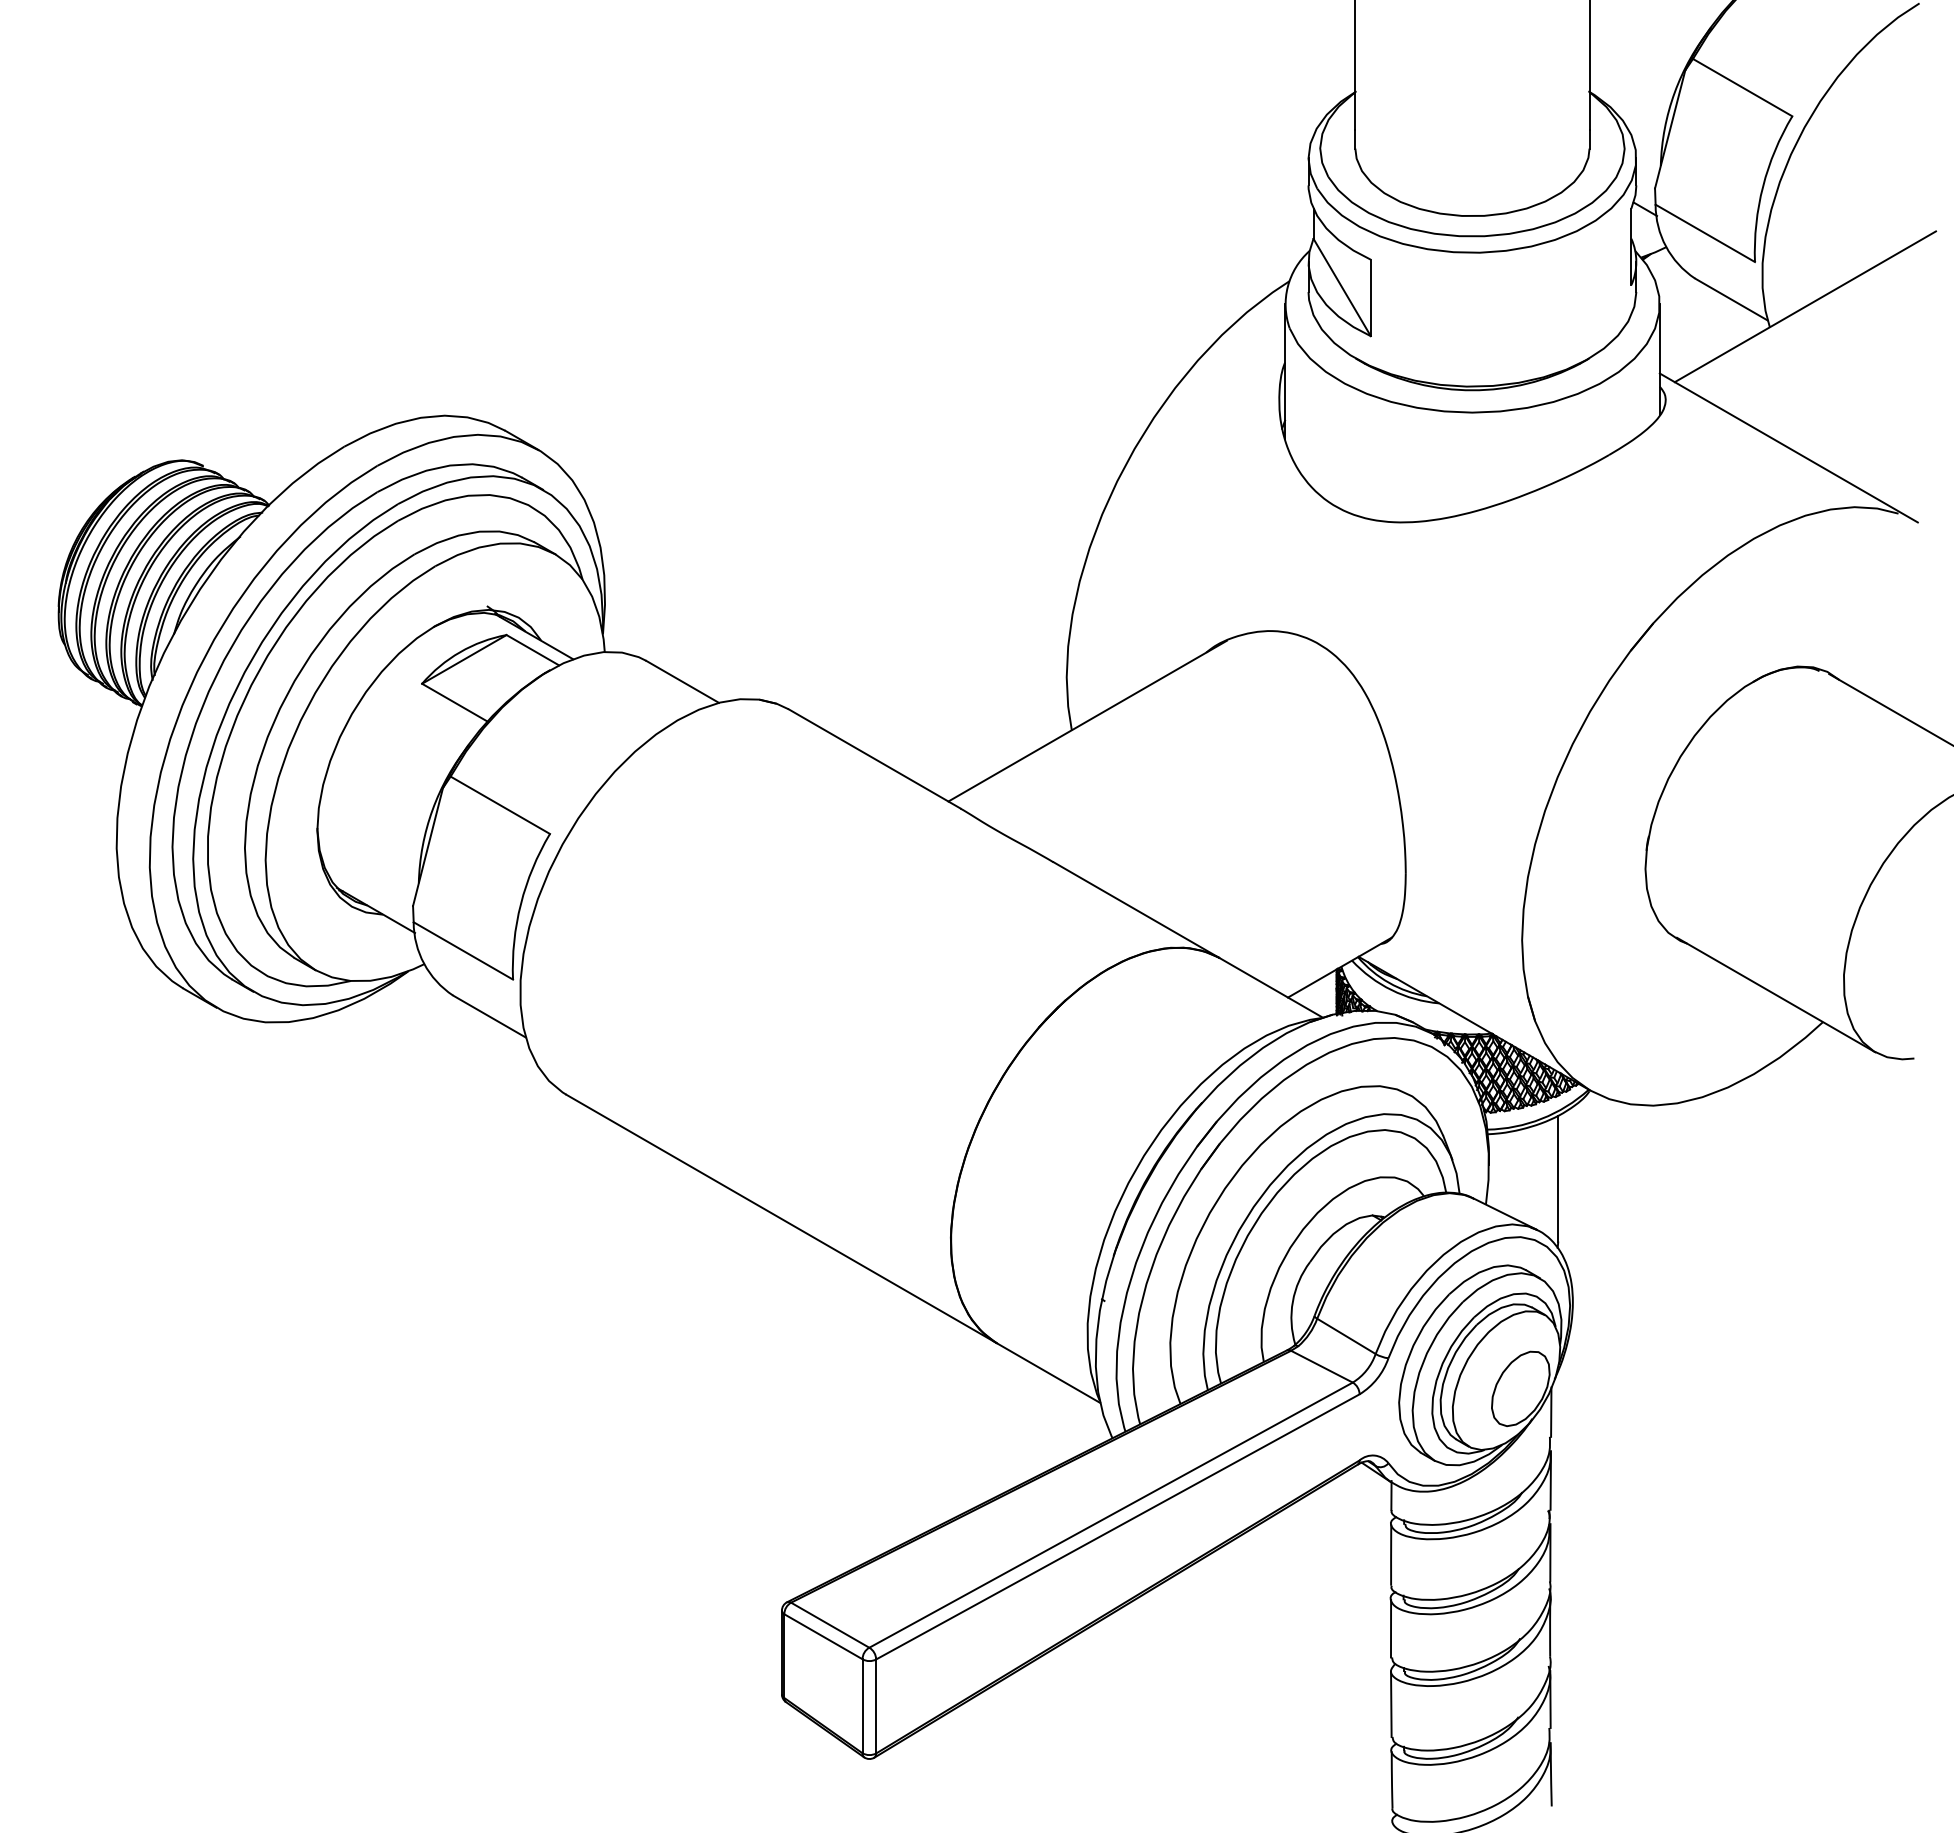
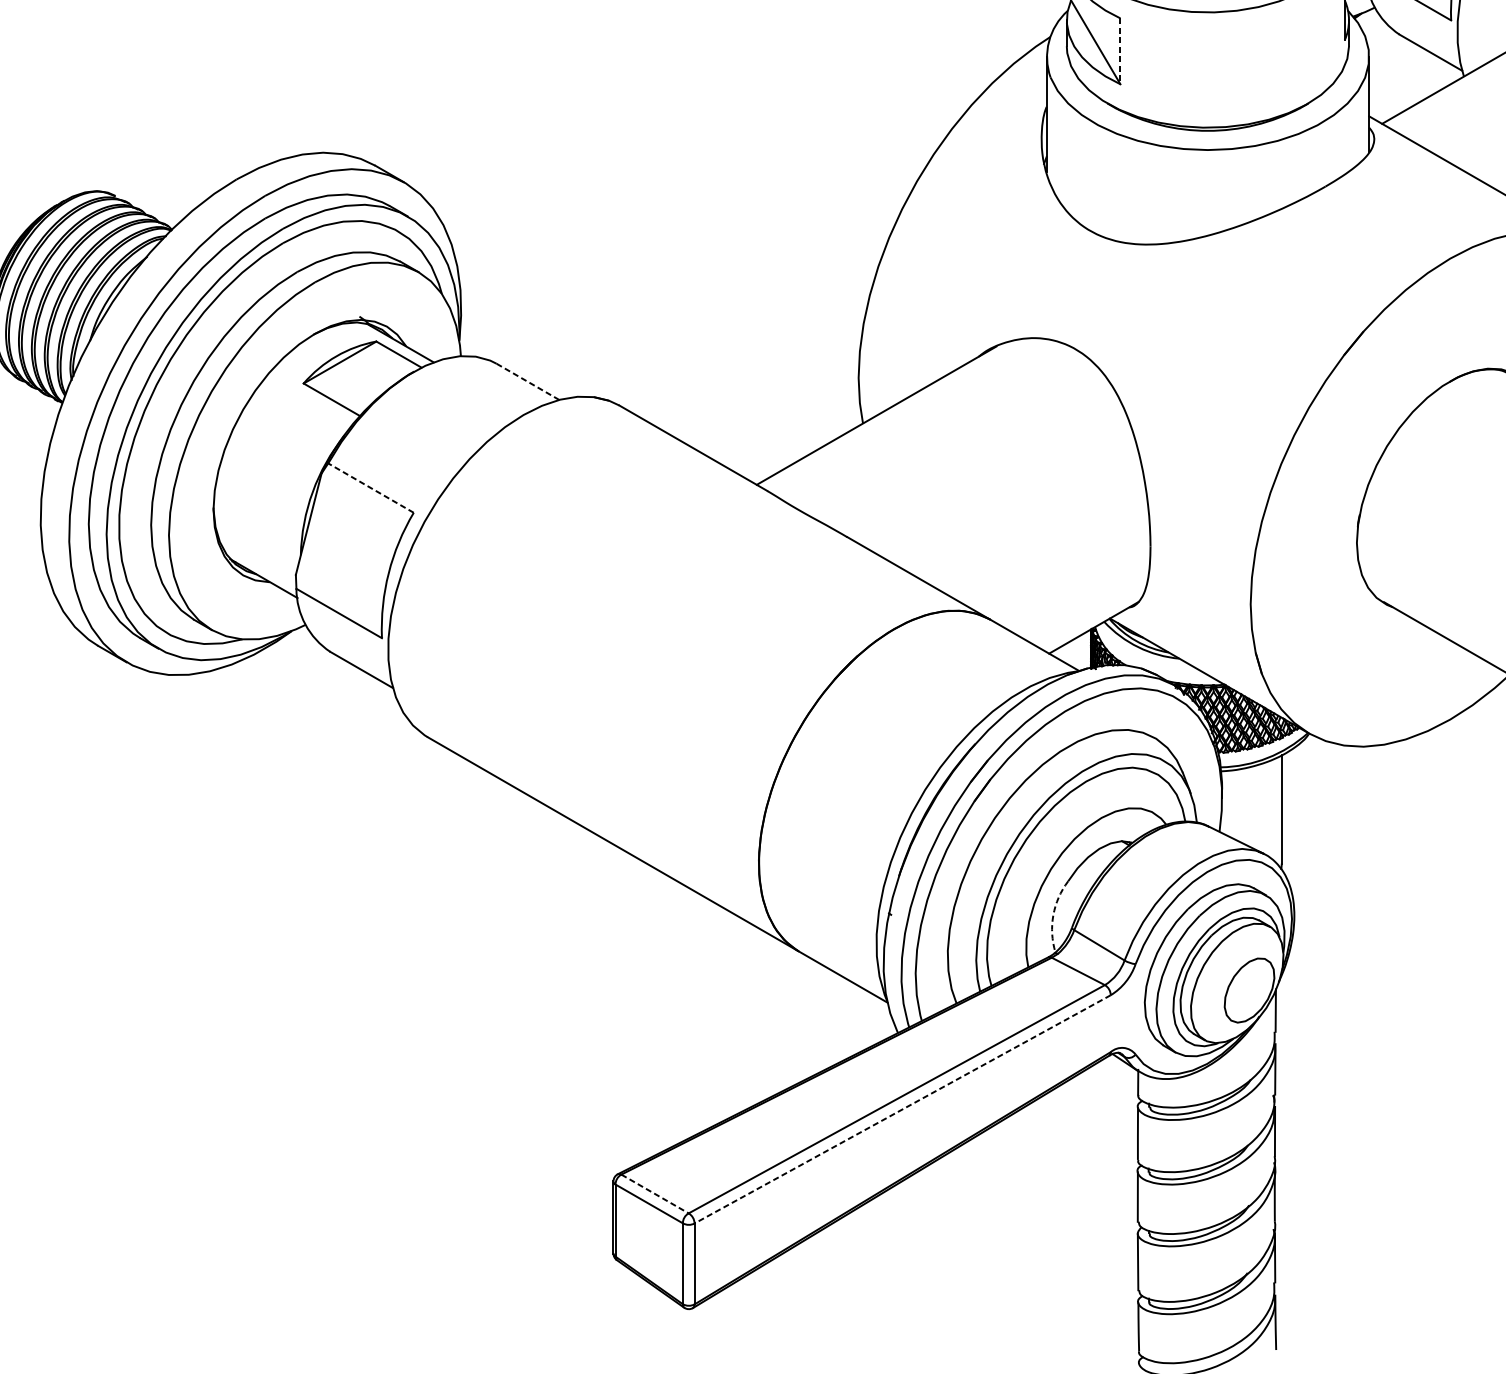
line: (1370, 298) -> (1120, 51), solid -> dashed
line: (682, 681) -> (527, 381), solid -> dashed
line: (499, 805) -> (370, 488), solid -> dashed
arc: (1292, 1301) -> (1053, 915), solid -> dashed
line: (1117, 1526) -> (902, 1109), solid -> dashed
line: (830, 1625) -> (655, 1194), solid -> dashed

